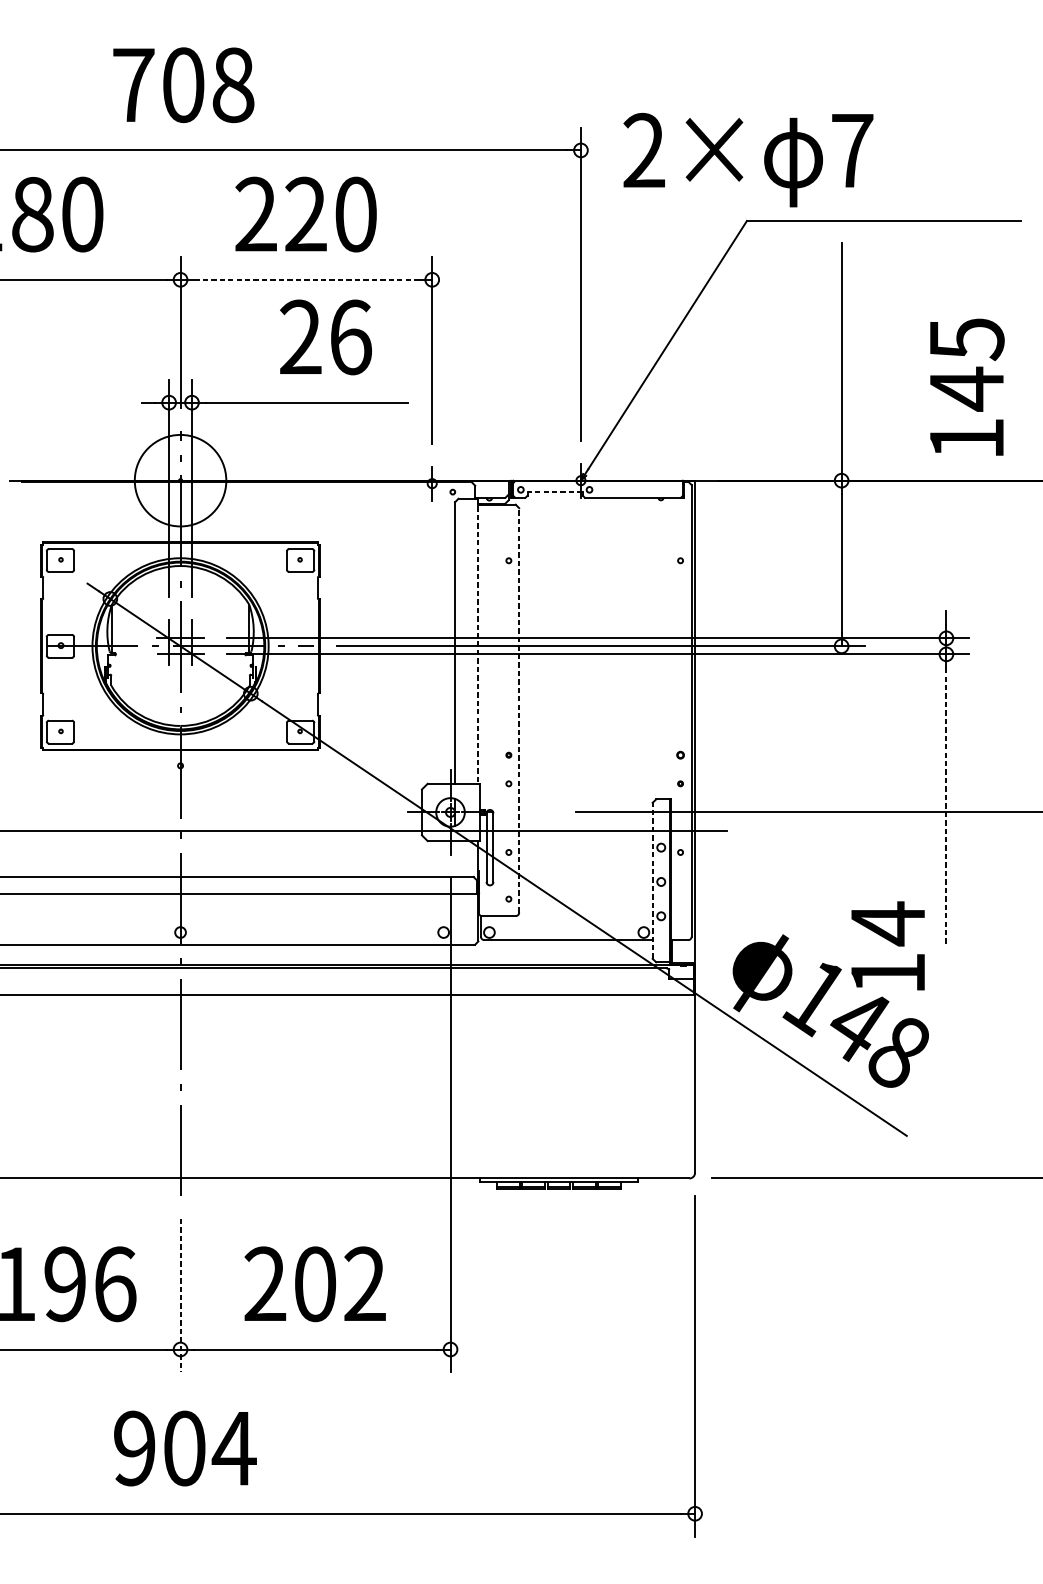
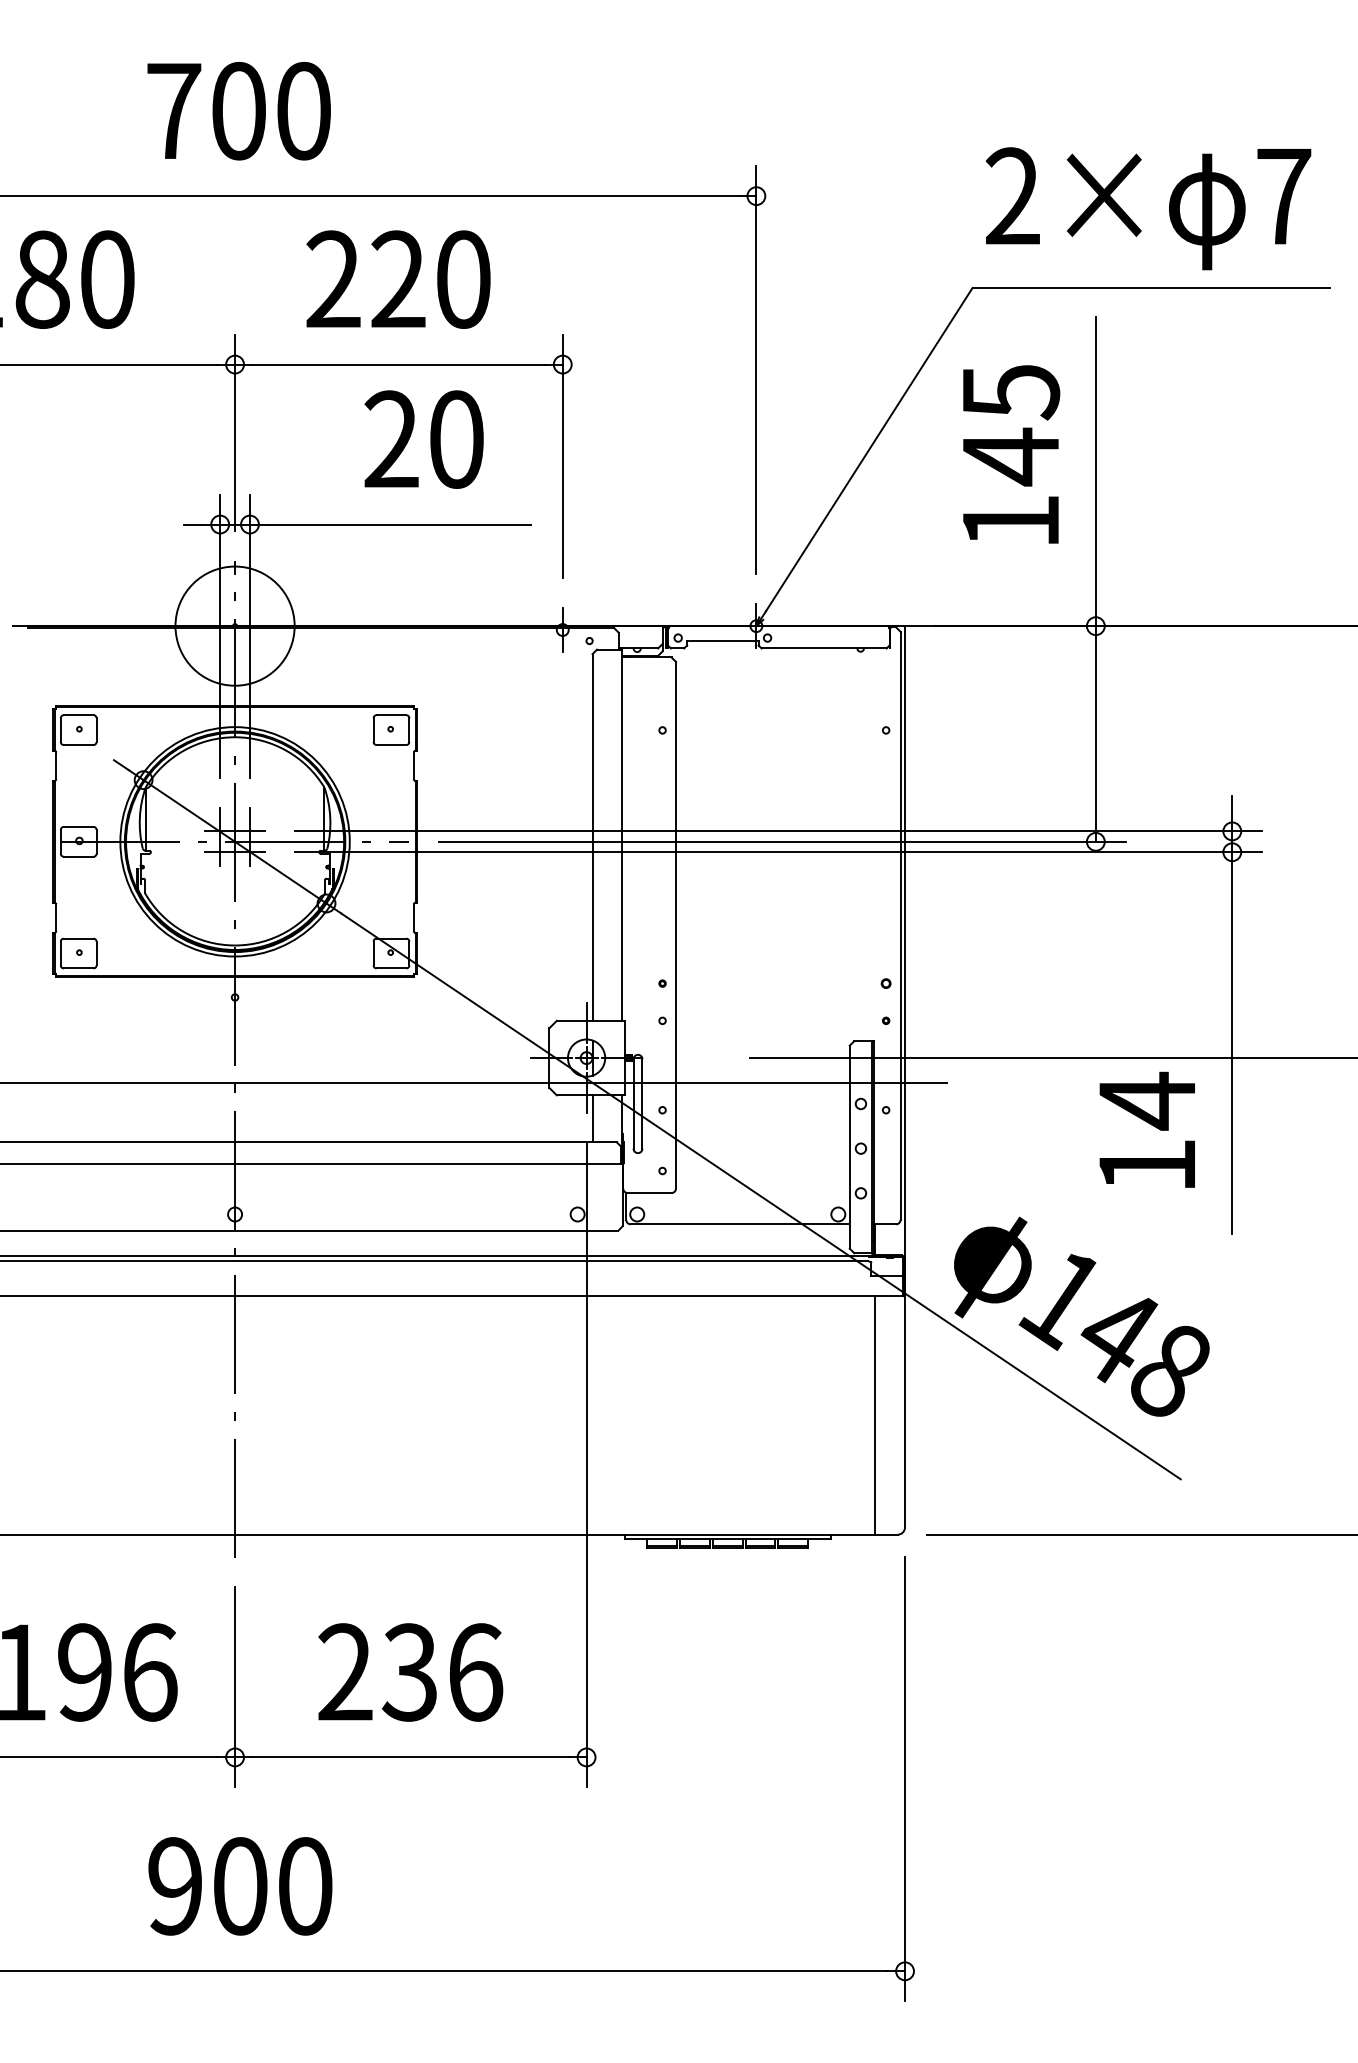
text: (233, 84) -> (304, 110), 708 -> 700
text: (748, 159) -> (1148, 208), moved
line: (306, 279) -> (398, 364), dashed -> solid
text: (351, 337) -> (457, 439), 26 -> 20
text: (967, 387) -> (1011, 454), moved
line: (554, 492) -> (722, 641), dashed -> solid
line: (478, 641) -> (622, 835), dashed -> solid
line: (518, 709) -> (675, 924), dashed -> solid
line: (946, 807) -> (1232, 1051), dashed -> solid
line: (455, 858) -> (592, 1118), added
line: (652, 881) -> (849, 1147), dashed -> solid
text: (887, 945) -> (1146, 1129), moved
line: (672, 1086) -> (875, 1415), added
text: (339, 1284) -> (442, 1672), 202 -> 236
line: (180, 1295) -> (235, 1687), dashed -> solid
text: (233, 1448) -> (304, 1886), 904 -> 900

